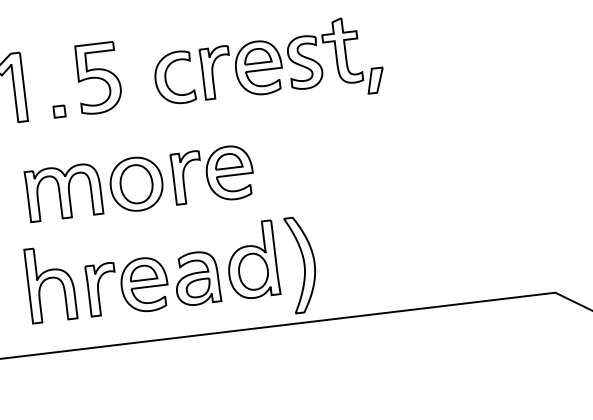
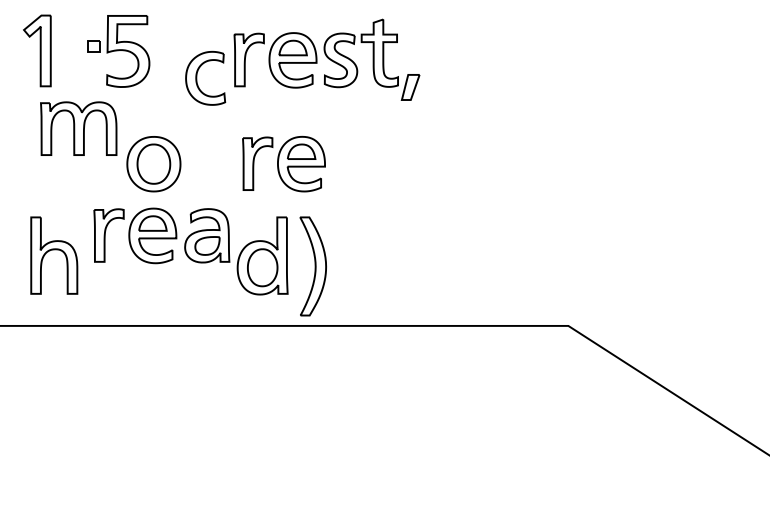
part: (166, 78) -> (197, 77), moved
part: (58, 111) -> (93, 46), moved
part: (212, 174) -> (283, 163), moved
part: (63, 192) -> (78, 128), moved
part: (152, 283) -> (161, 235), moved

